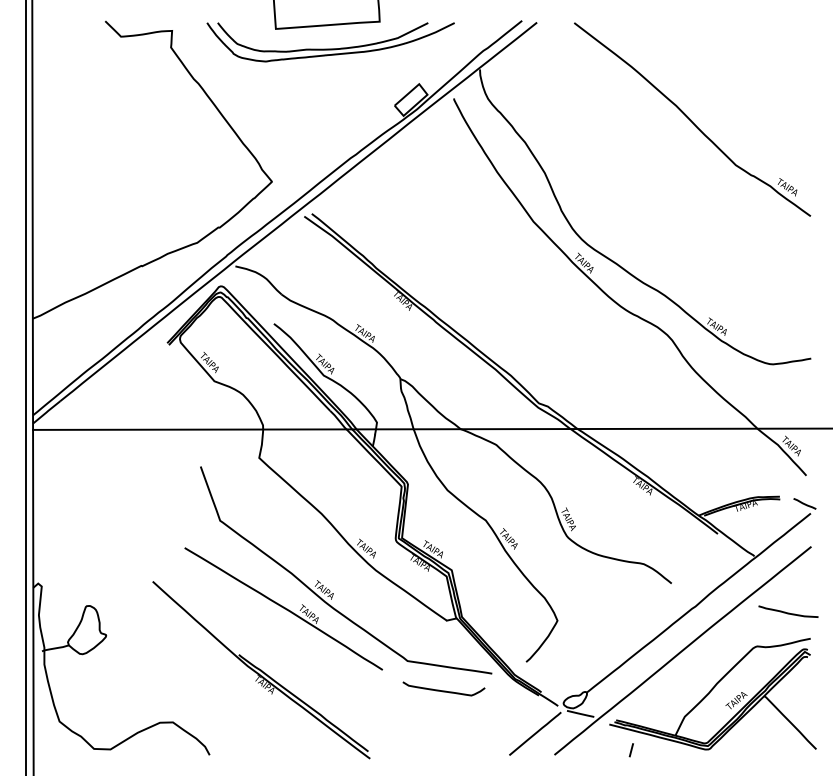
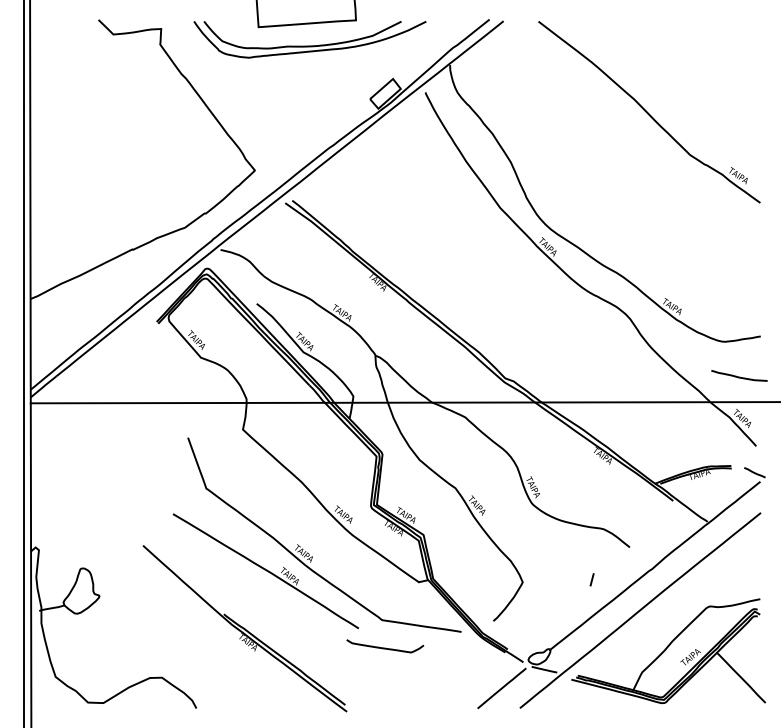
curve: (788, 612) -> (739, 376), moved
curve: (444, 690) -> (385, 647), moved
line: (630, 749) -> (591, 579), moved

